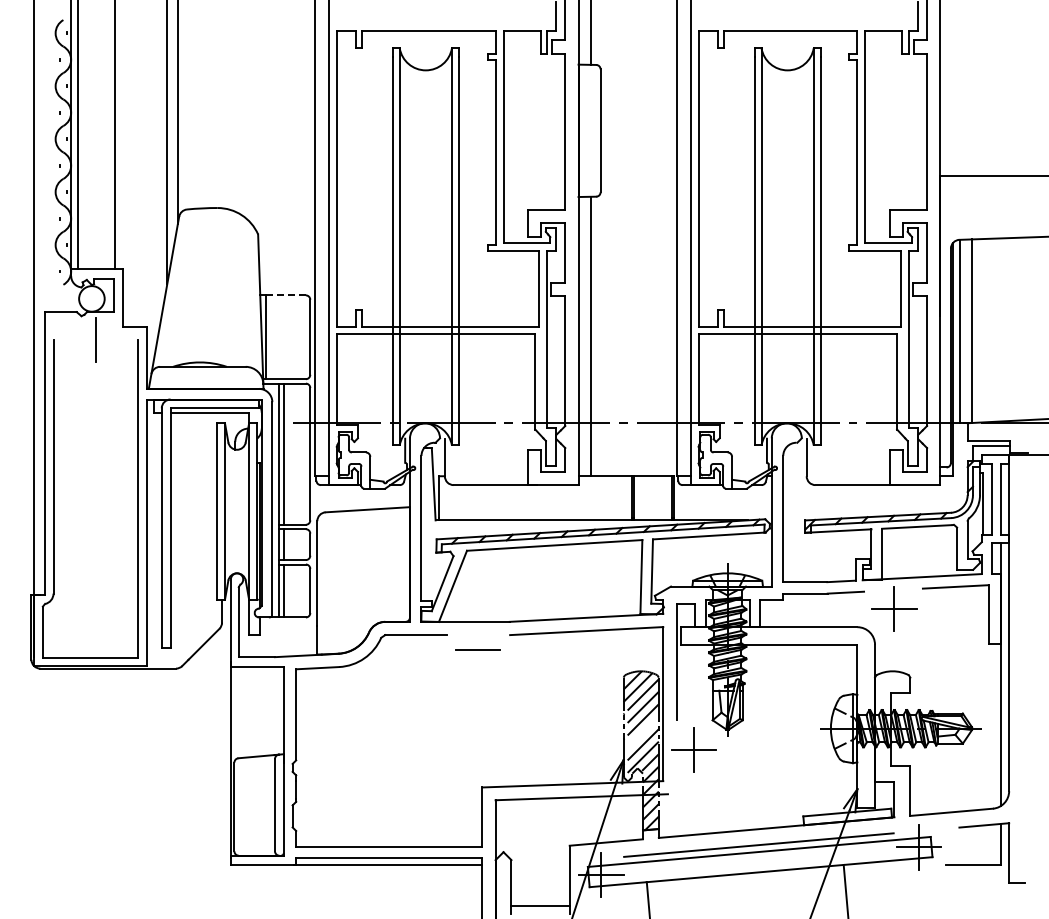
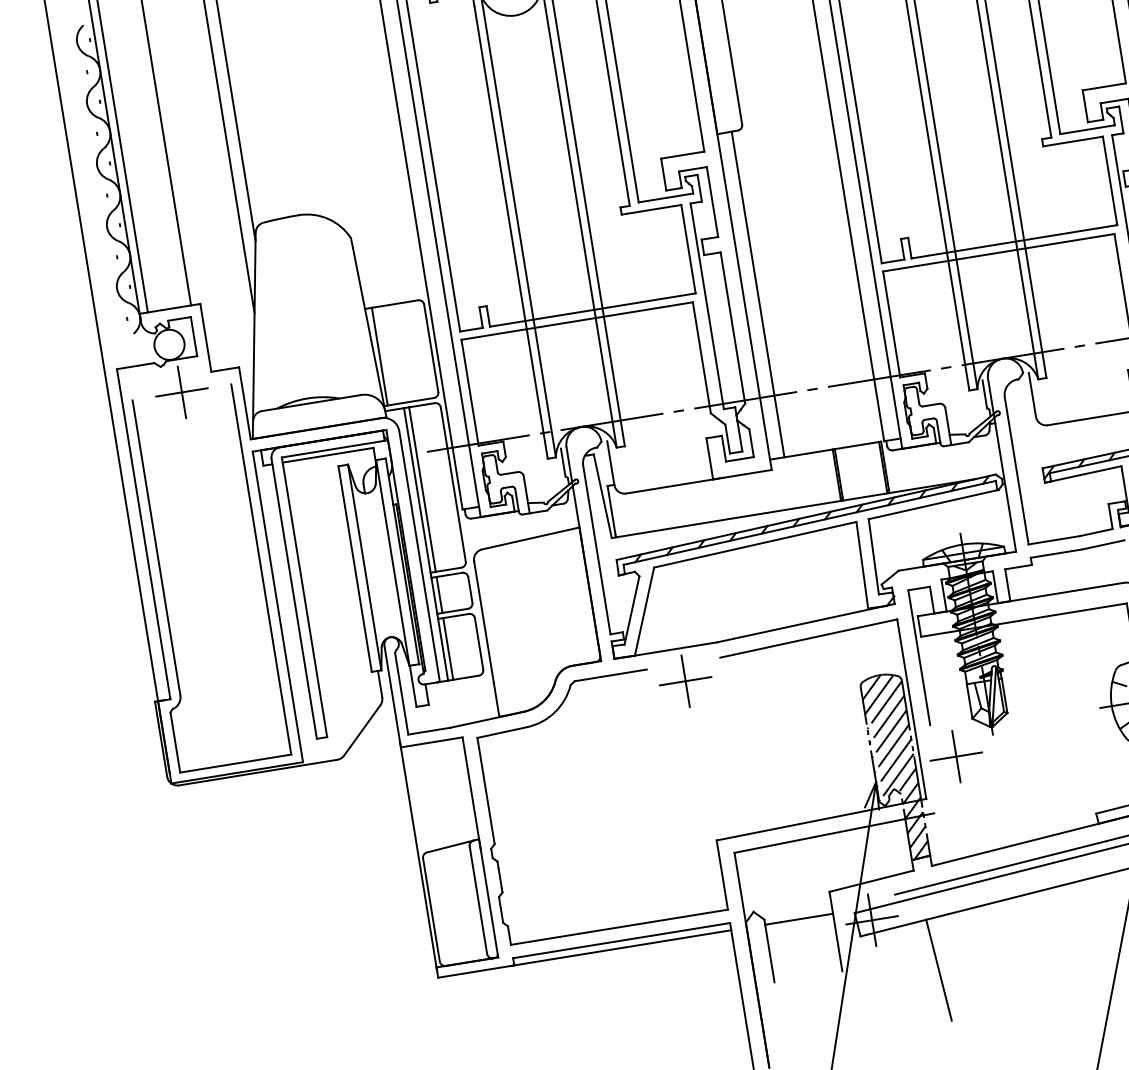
line: (286, 295) -> (395, 304), dashed -> solid
line: (95, 340) -> (181, 392), added
line: (477, 650) -> (685, 681), added
line: (640, 734) -> (890, 748), added
line: (540, 905) -> (799, 919), moved

